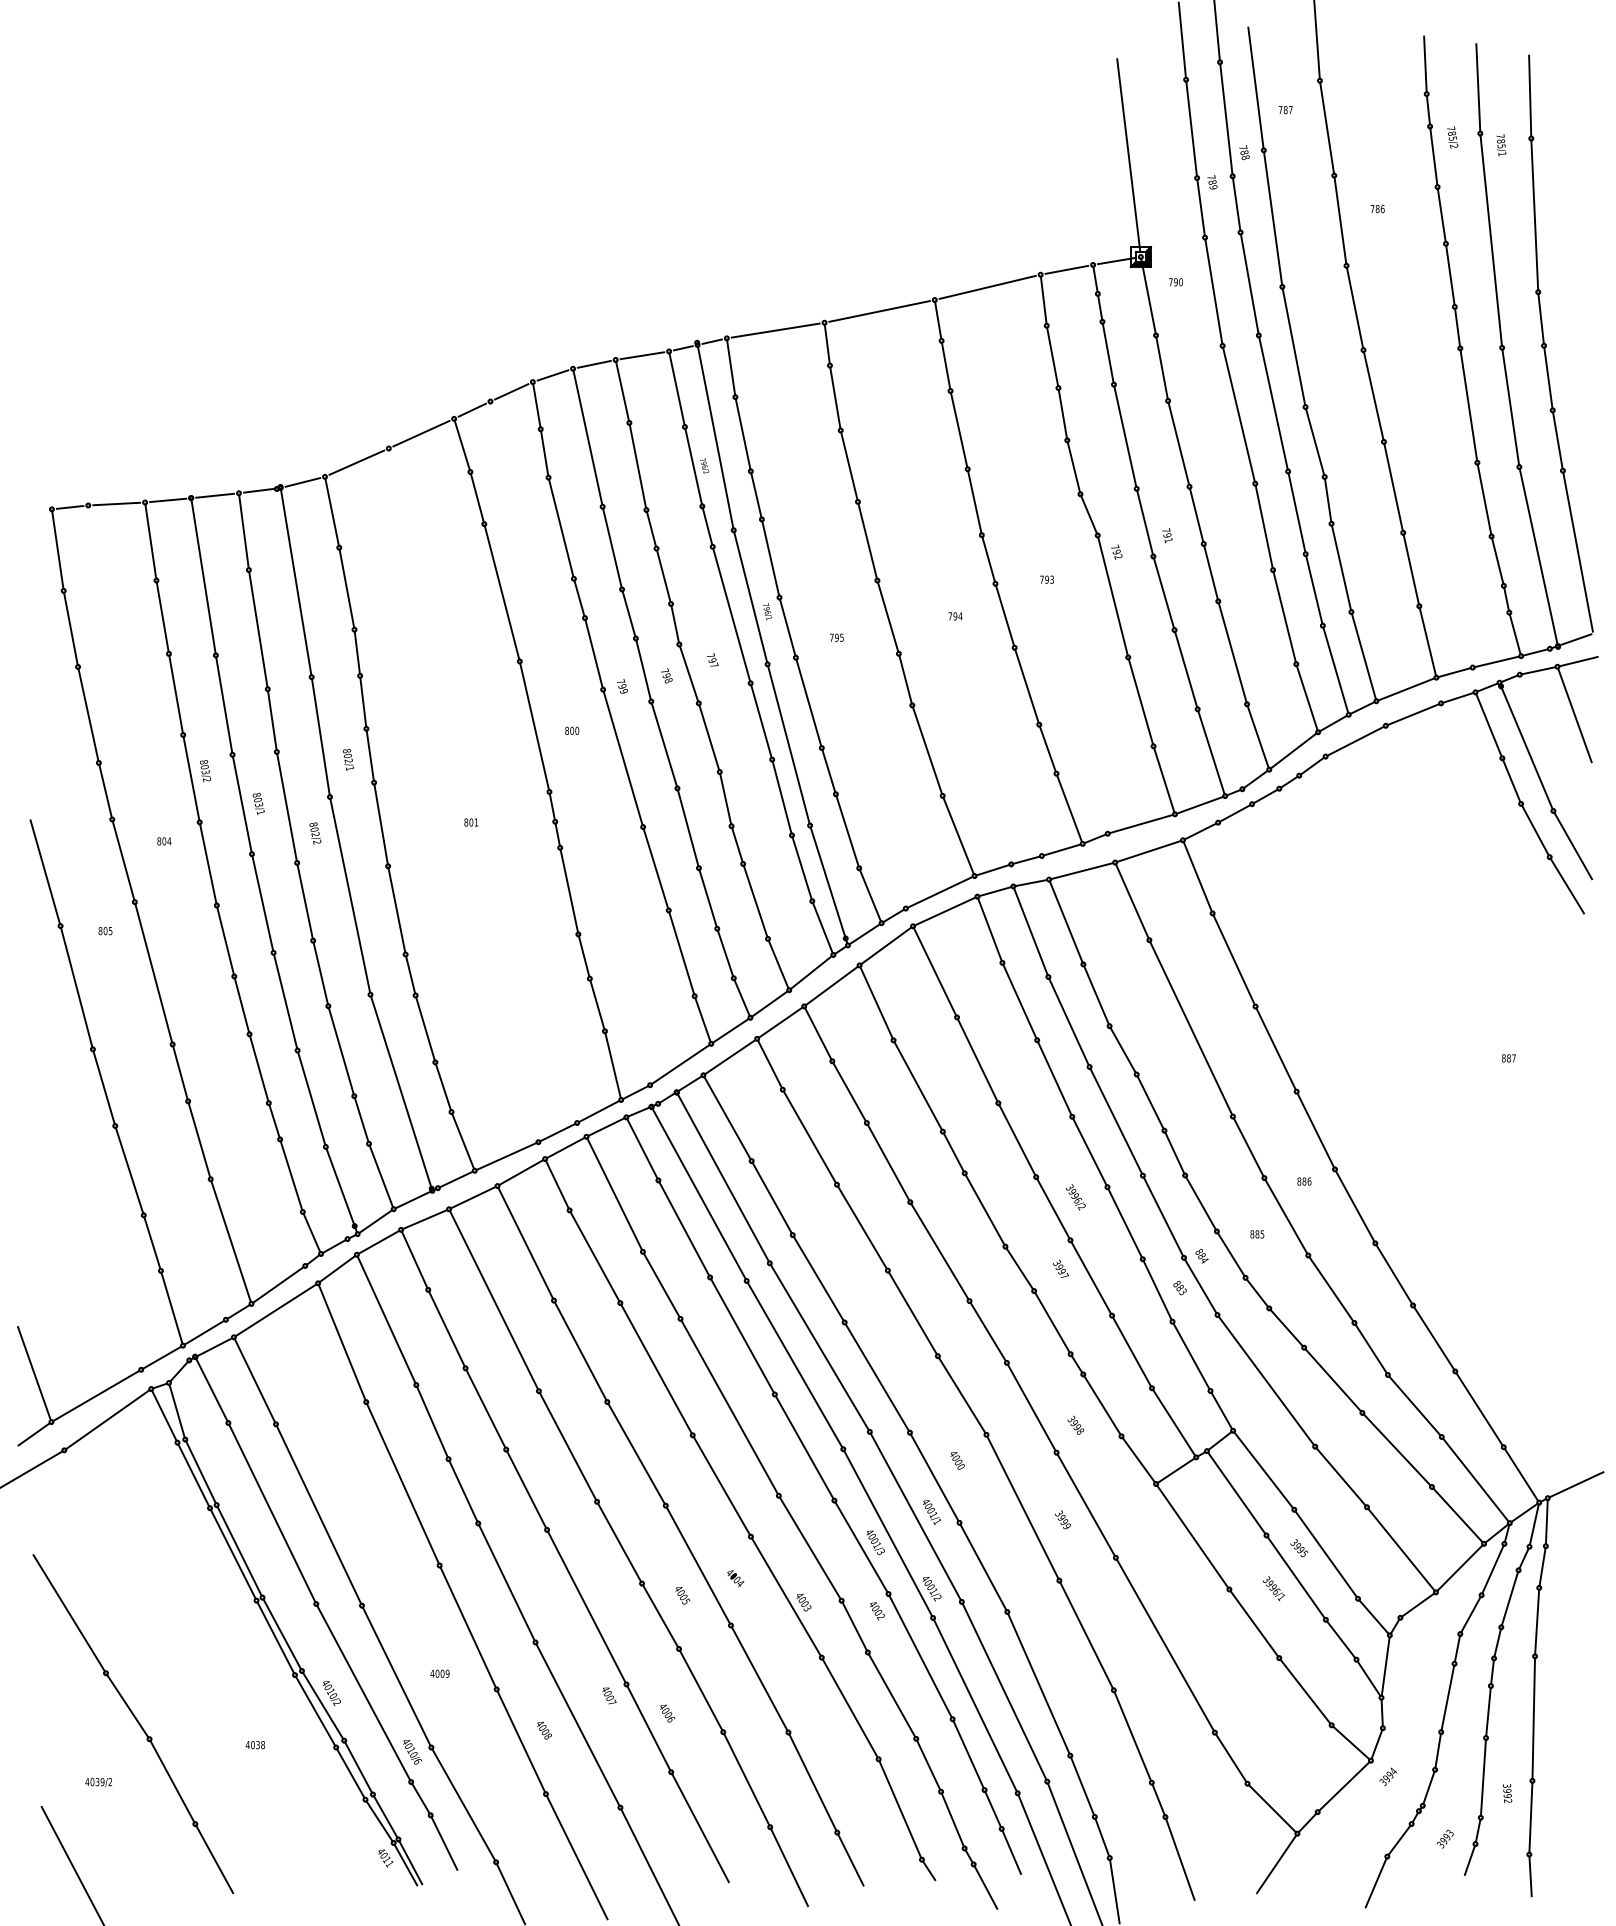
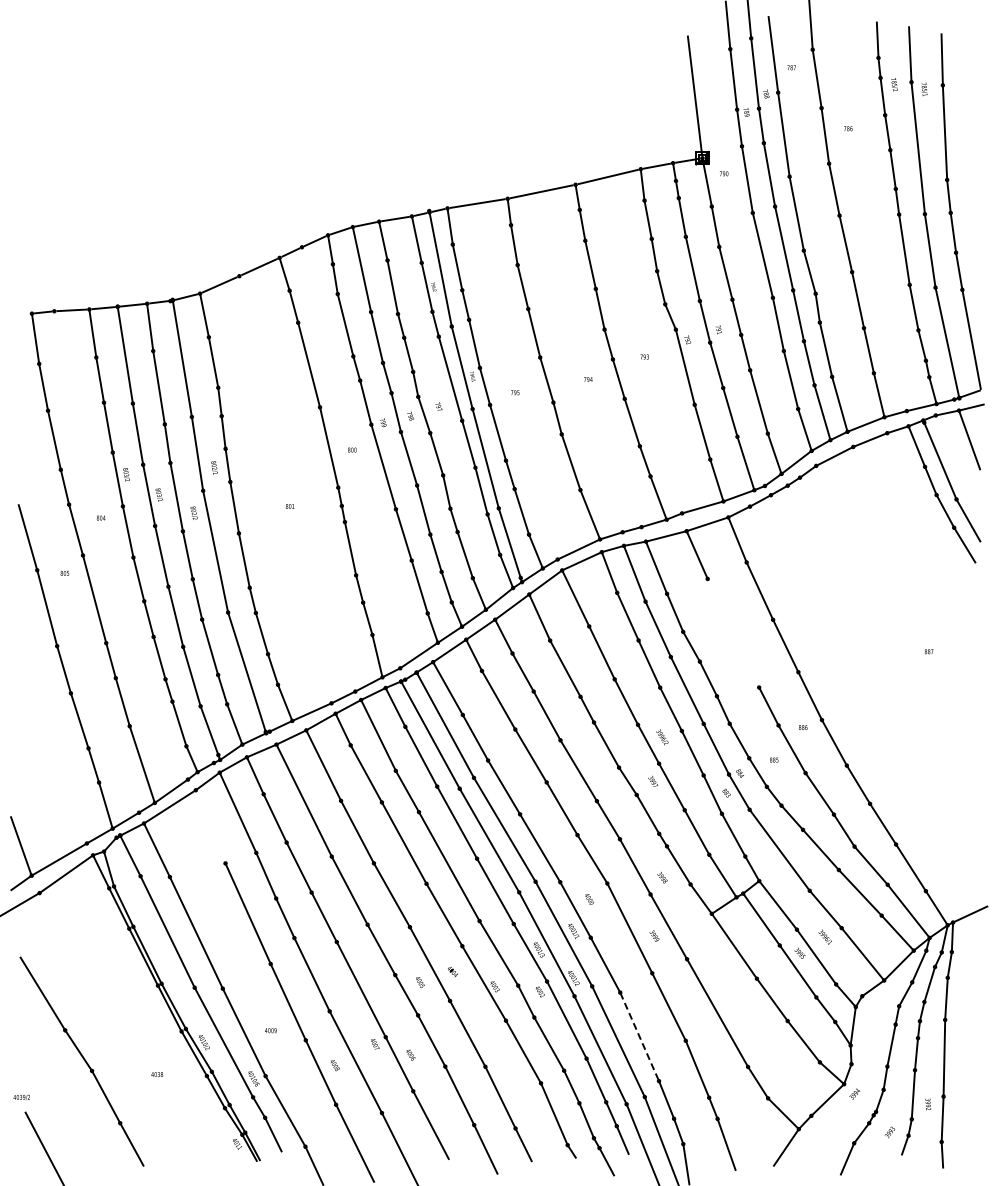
line: (1191, 1028) -> (733, 633), removed
line: (341, 1342) -> (210, 826), removed
text: (1272, 1587) -> (824, 936), moved
line: (1038, 1683) -> (639, 1036), solid -> dashed
text: (98, 1780) -> (21, 1096), moved

